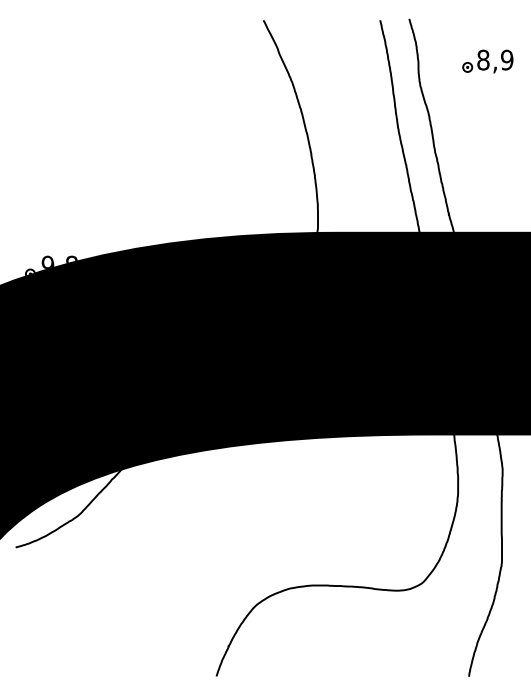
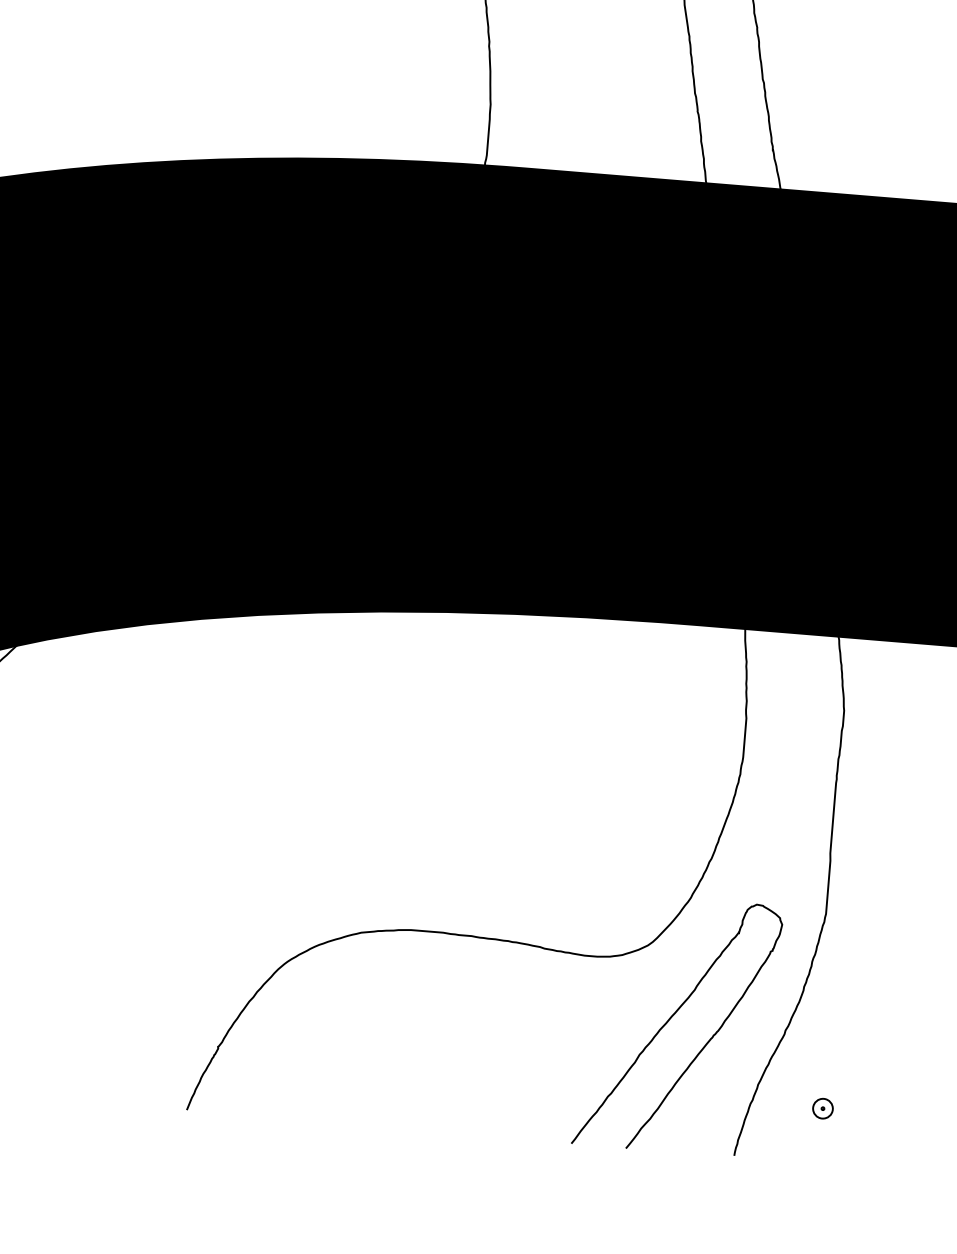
curve: (436, 615) -> (674, 1017), added
part: (507, 651) -> (822, 1107), added

